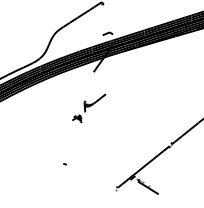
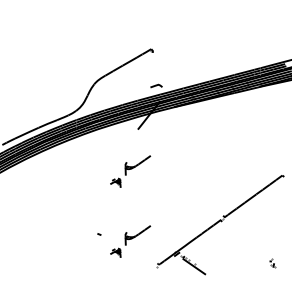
part: (92, 168) -> (130, 241), added

